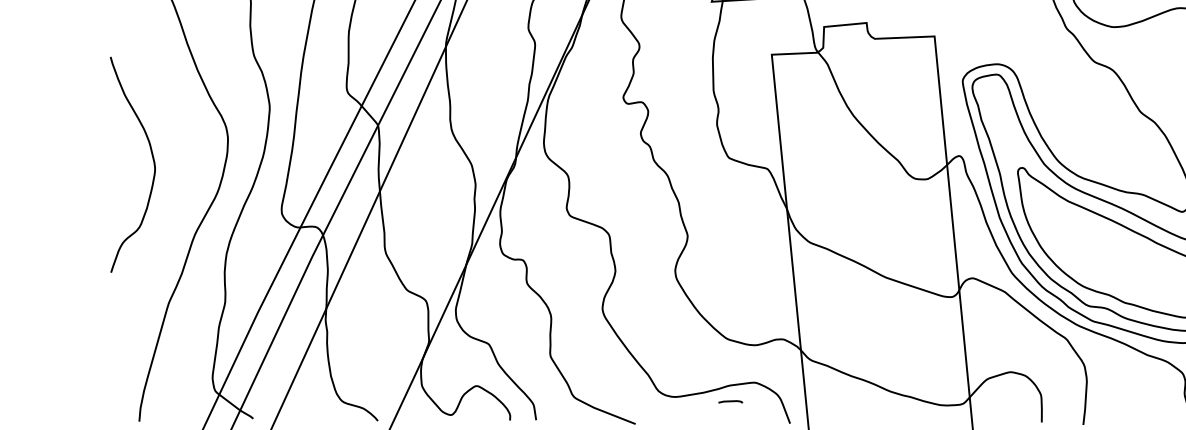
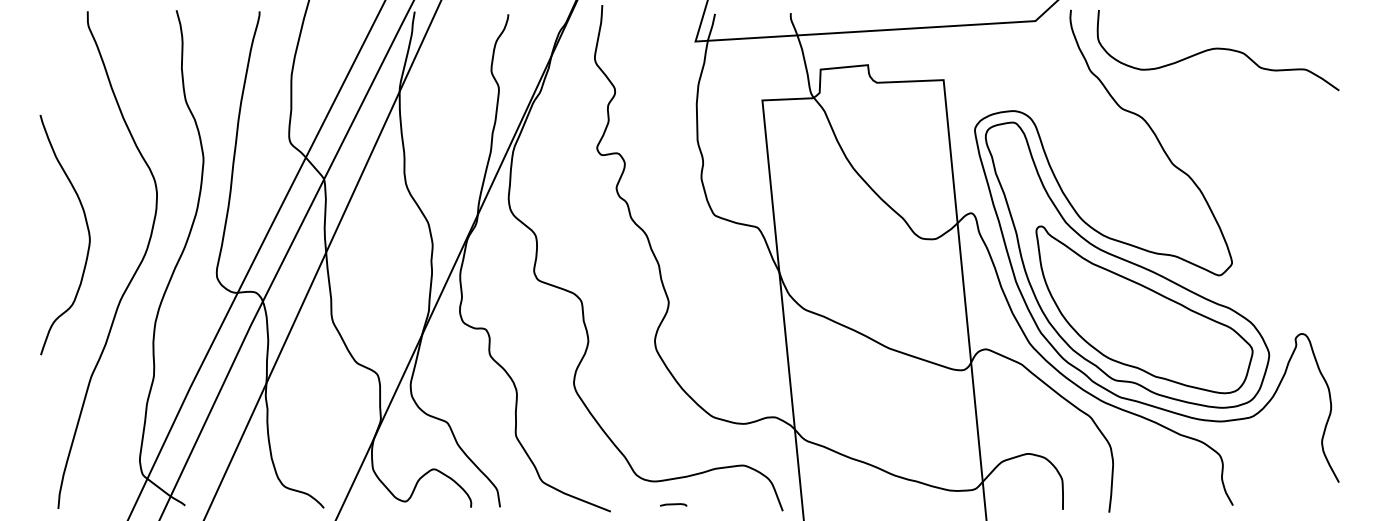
curve: (152, 160) -> (87, 230), moved
line: (730, 401) -> (673, 504), moved

